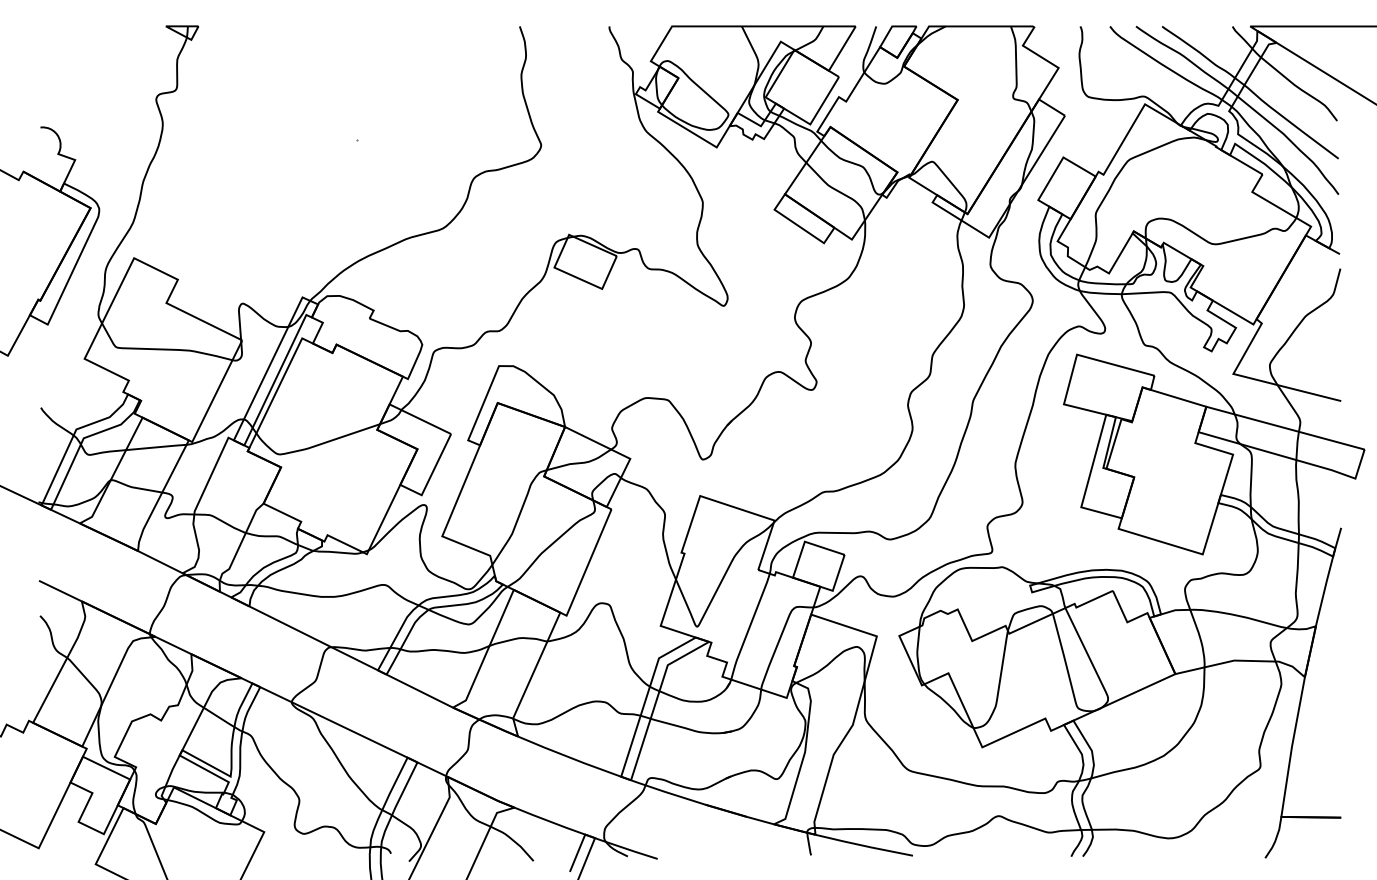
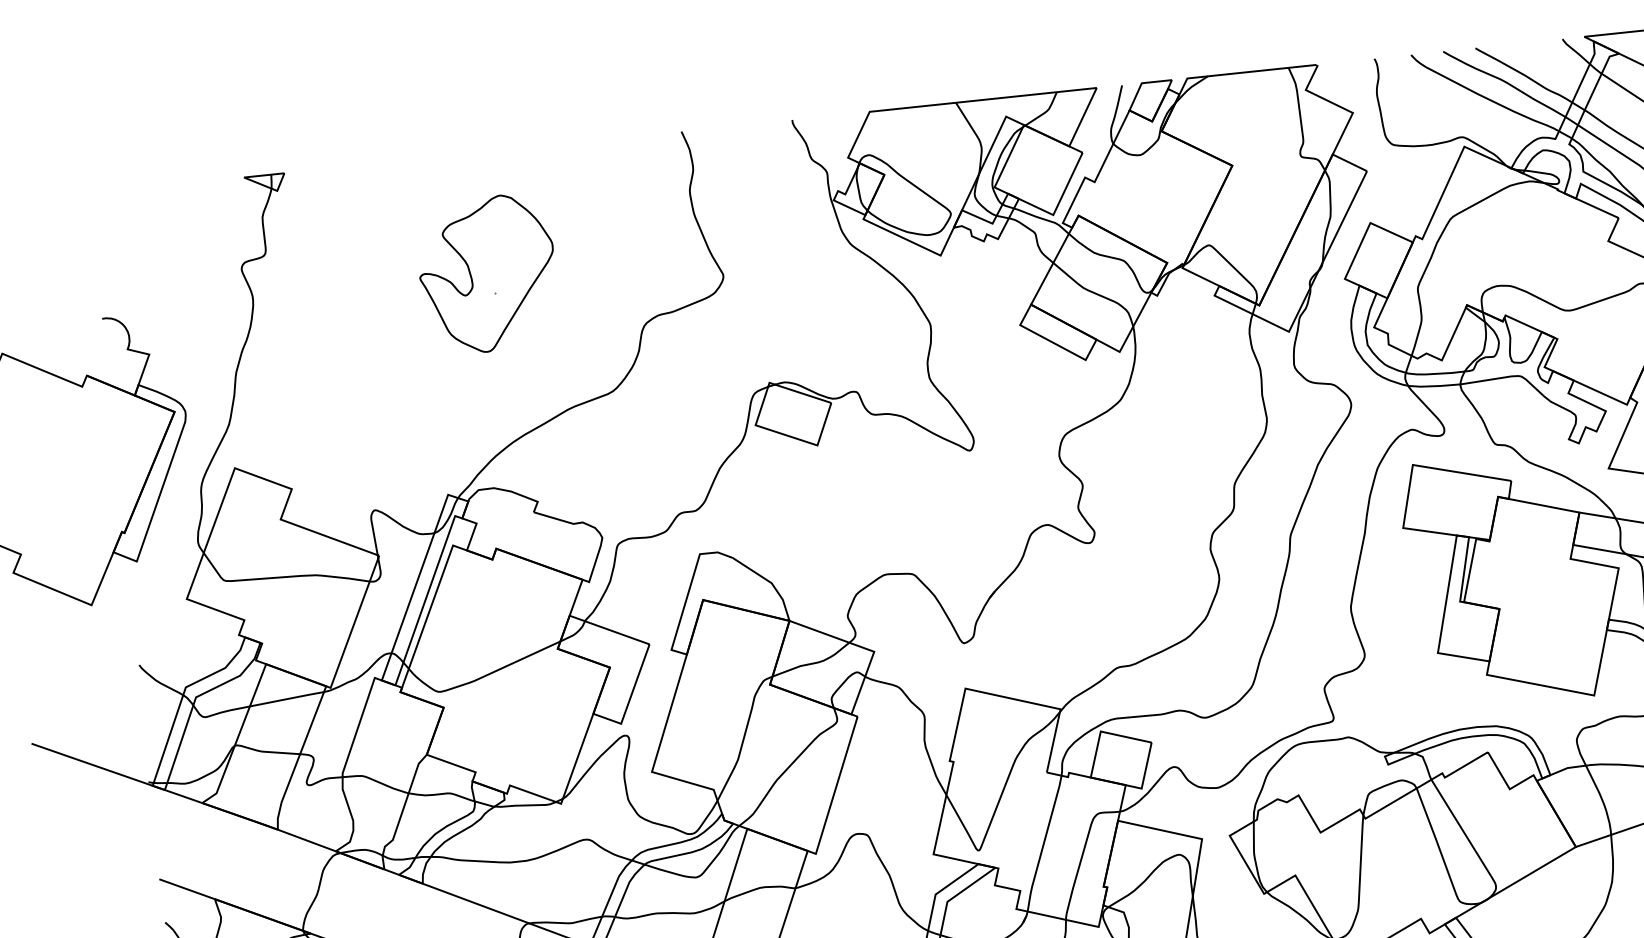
part: (352, 124) -> (487, 274), added

